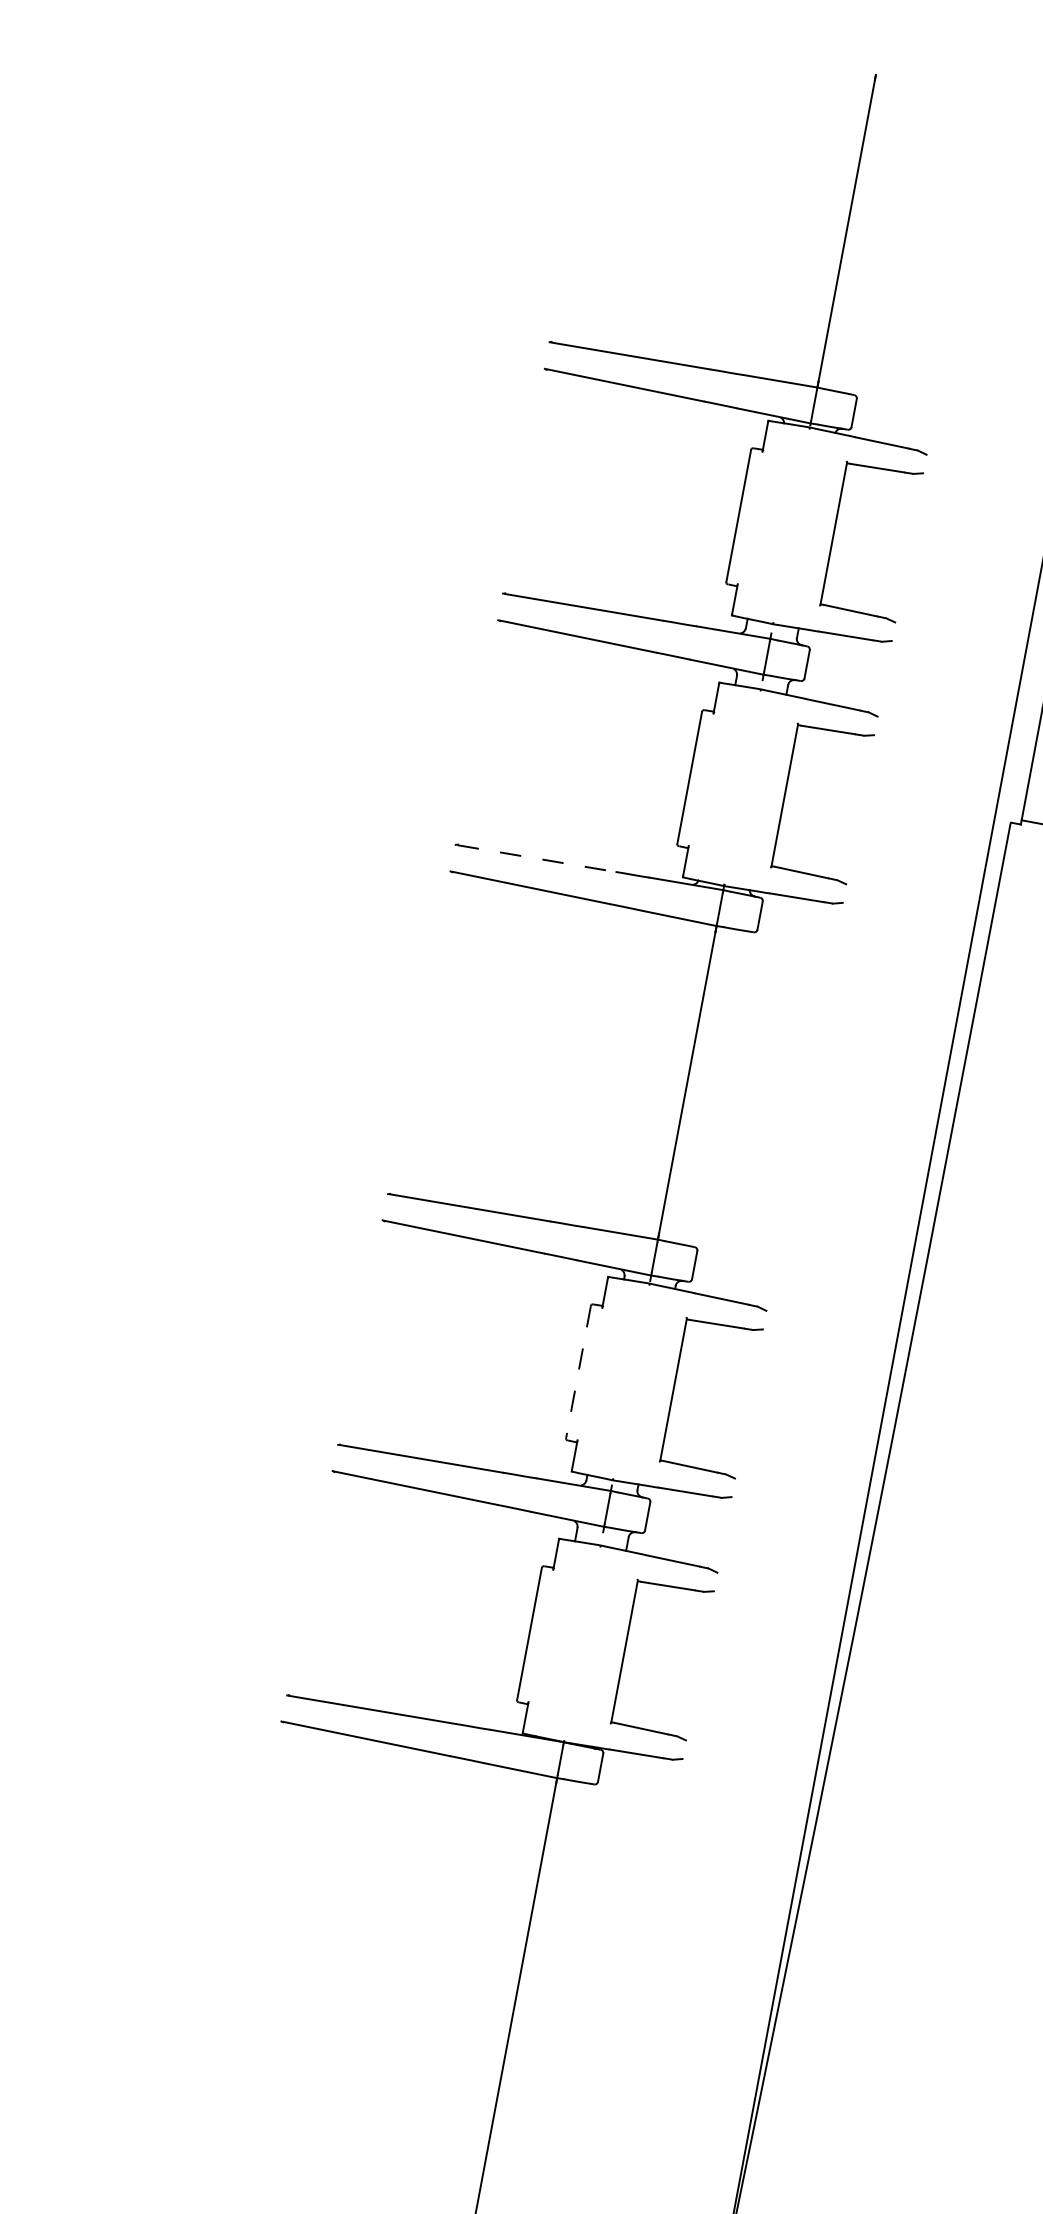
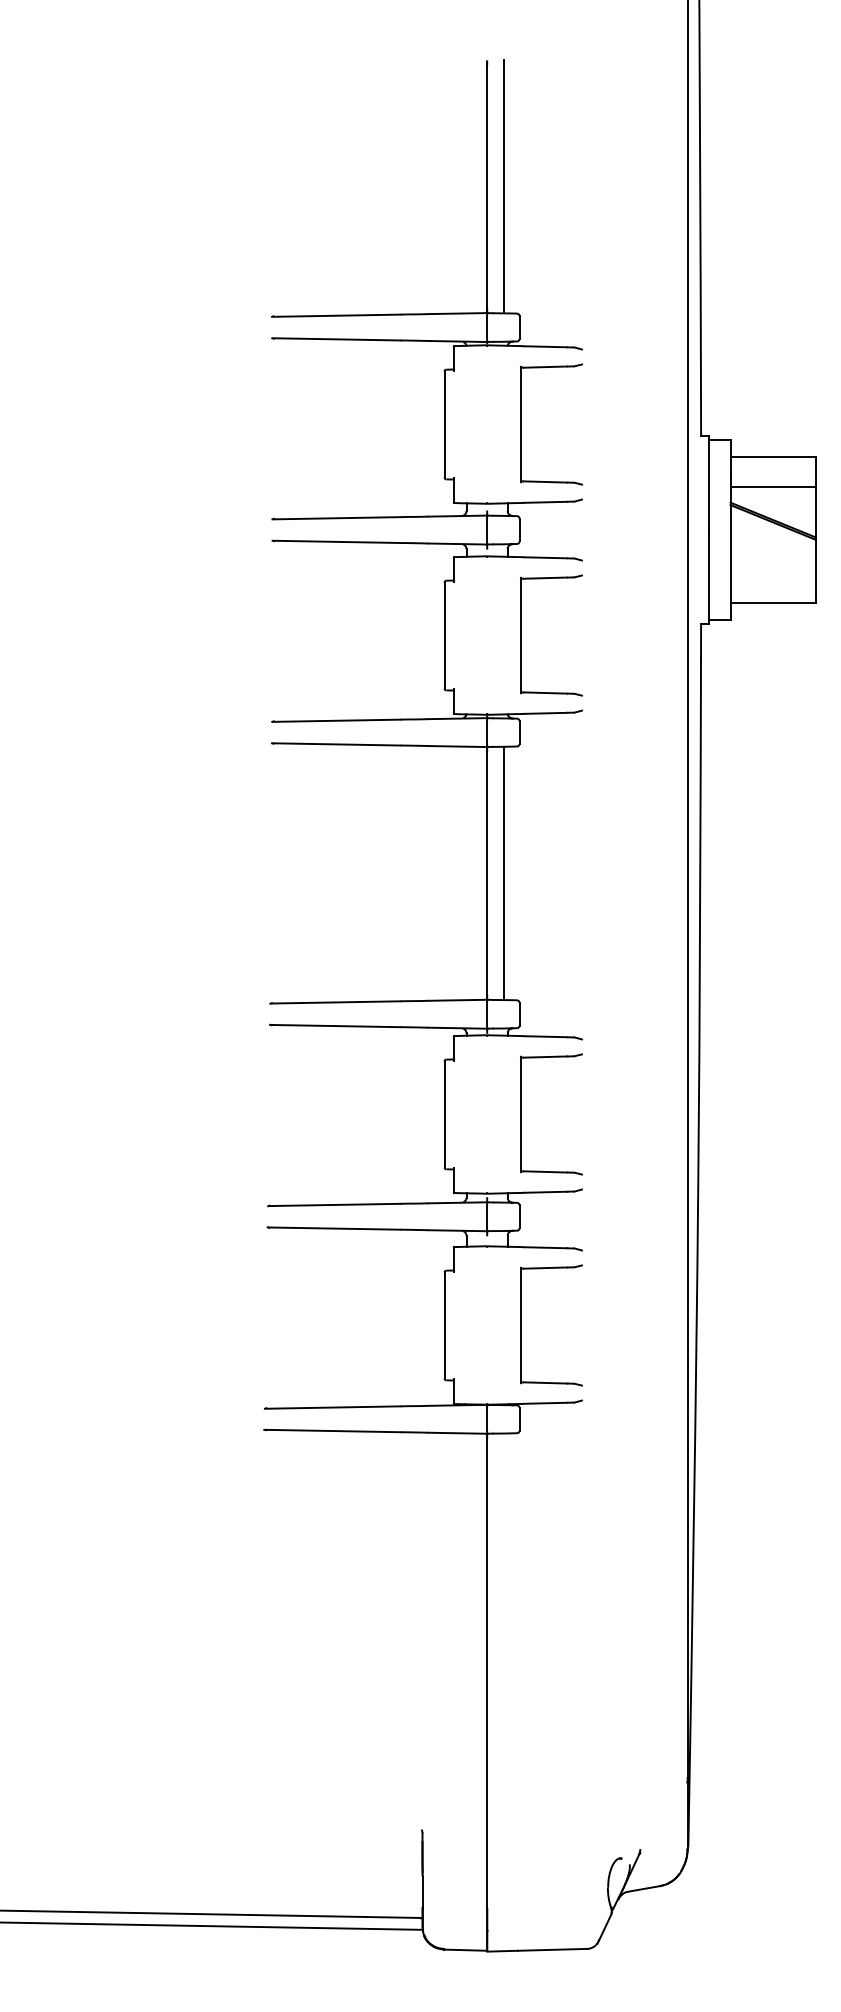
line: (867, 234) -> (503, 186), added
line: (537, 858) -> (337, 720), dashed -> solid
line: (707, 1086) -> (503, 873), added
line: (578, 1372) -> (444, 1114), dashed -> solid

